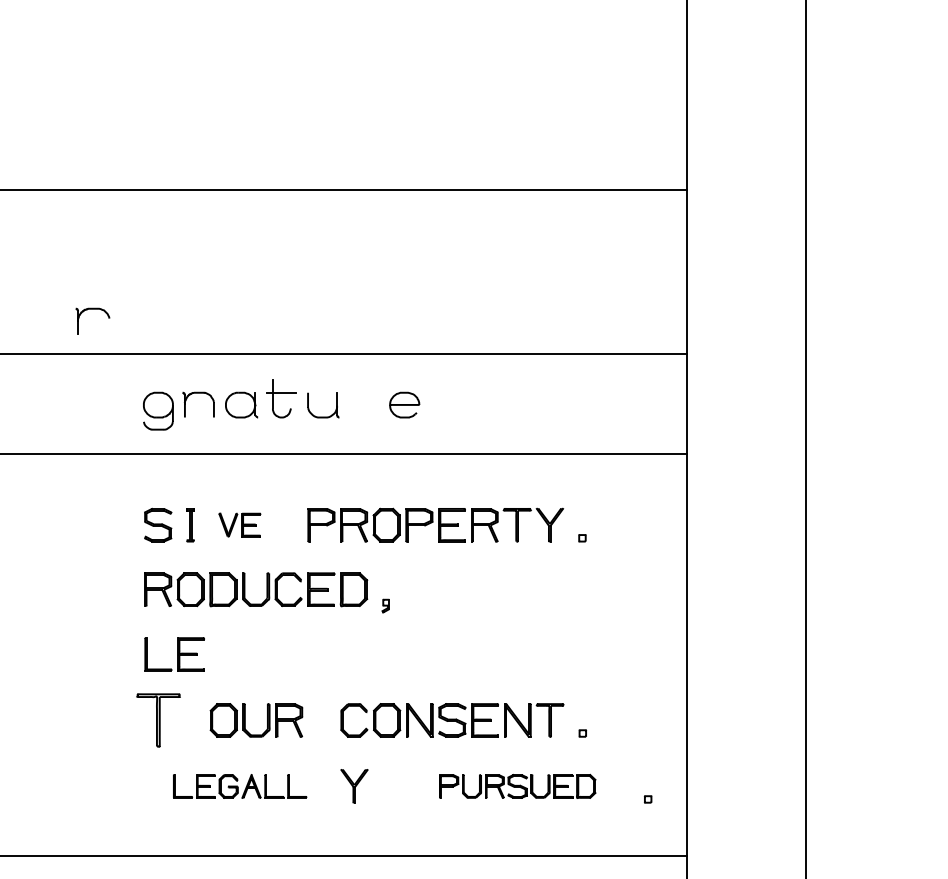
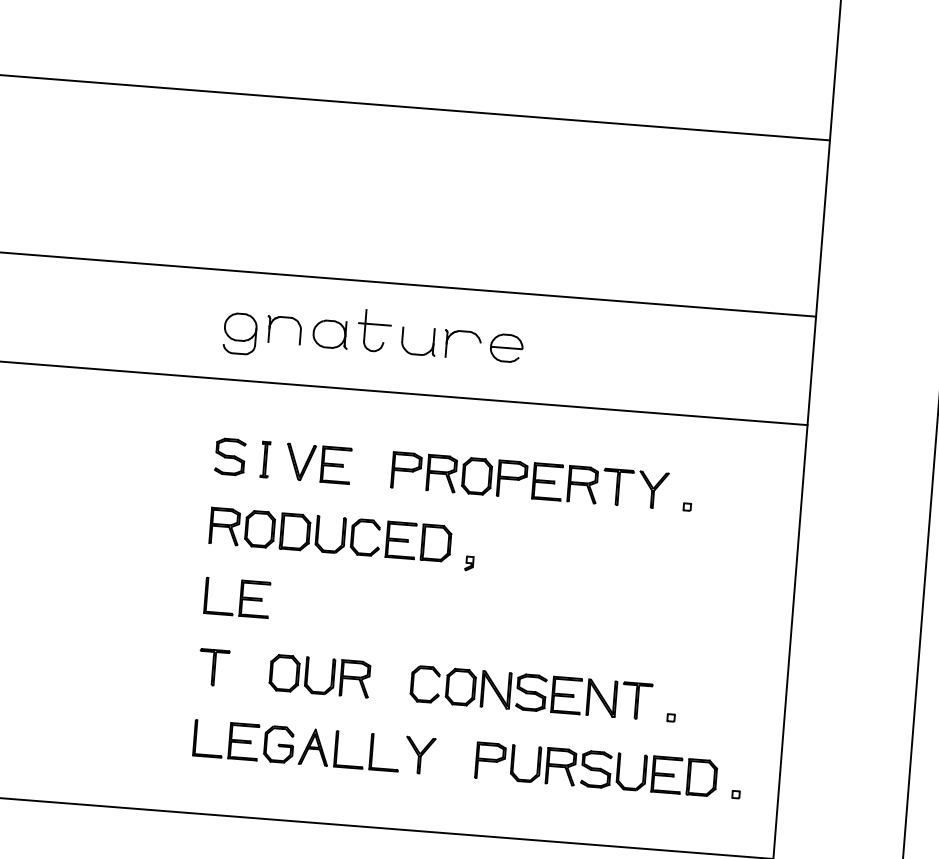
part: (92, 309) -> (463, 332), moved
part: (239, 524) -> (318, 463), size x1.43
part: (158, 720) -> (214, 667), size x0.62
part: (239, 786) -> (295, 745), size x1.43
part: (517, 786) -> (596, 769), size x1.43

